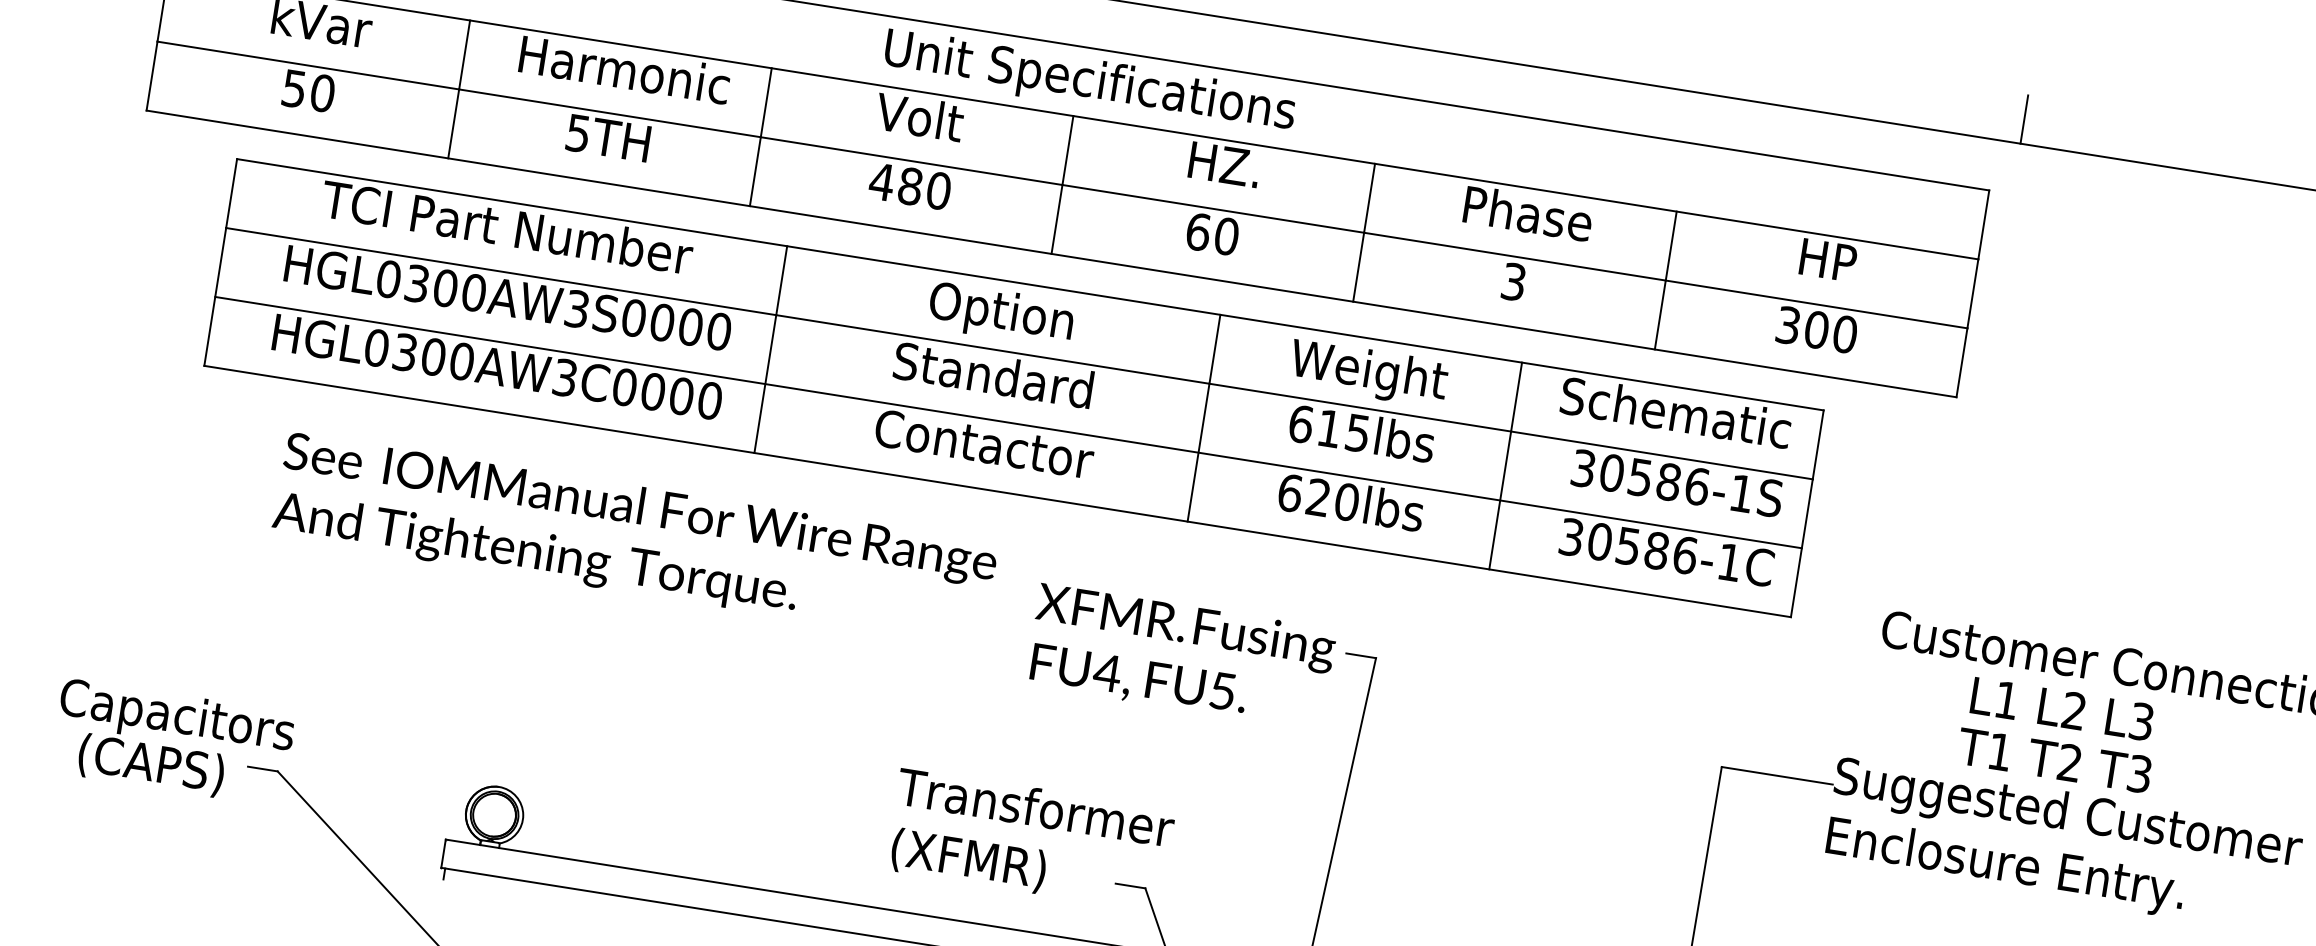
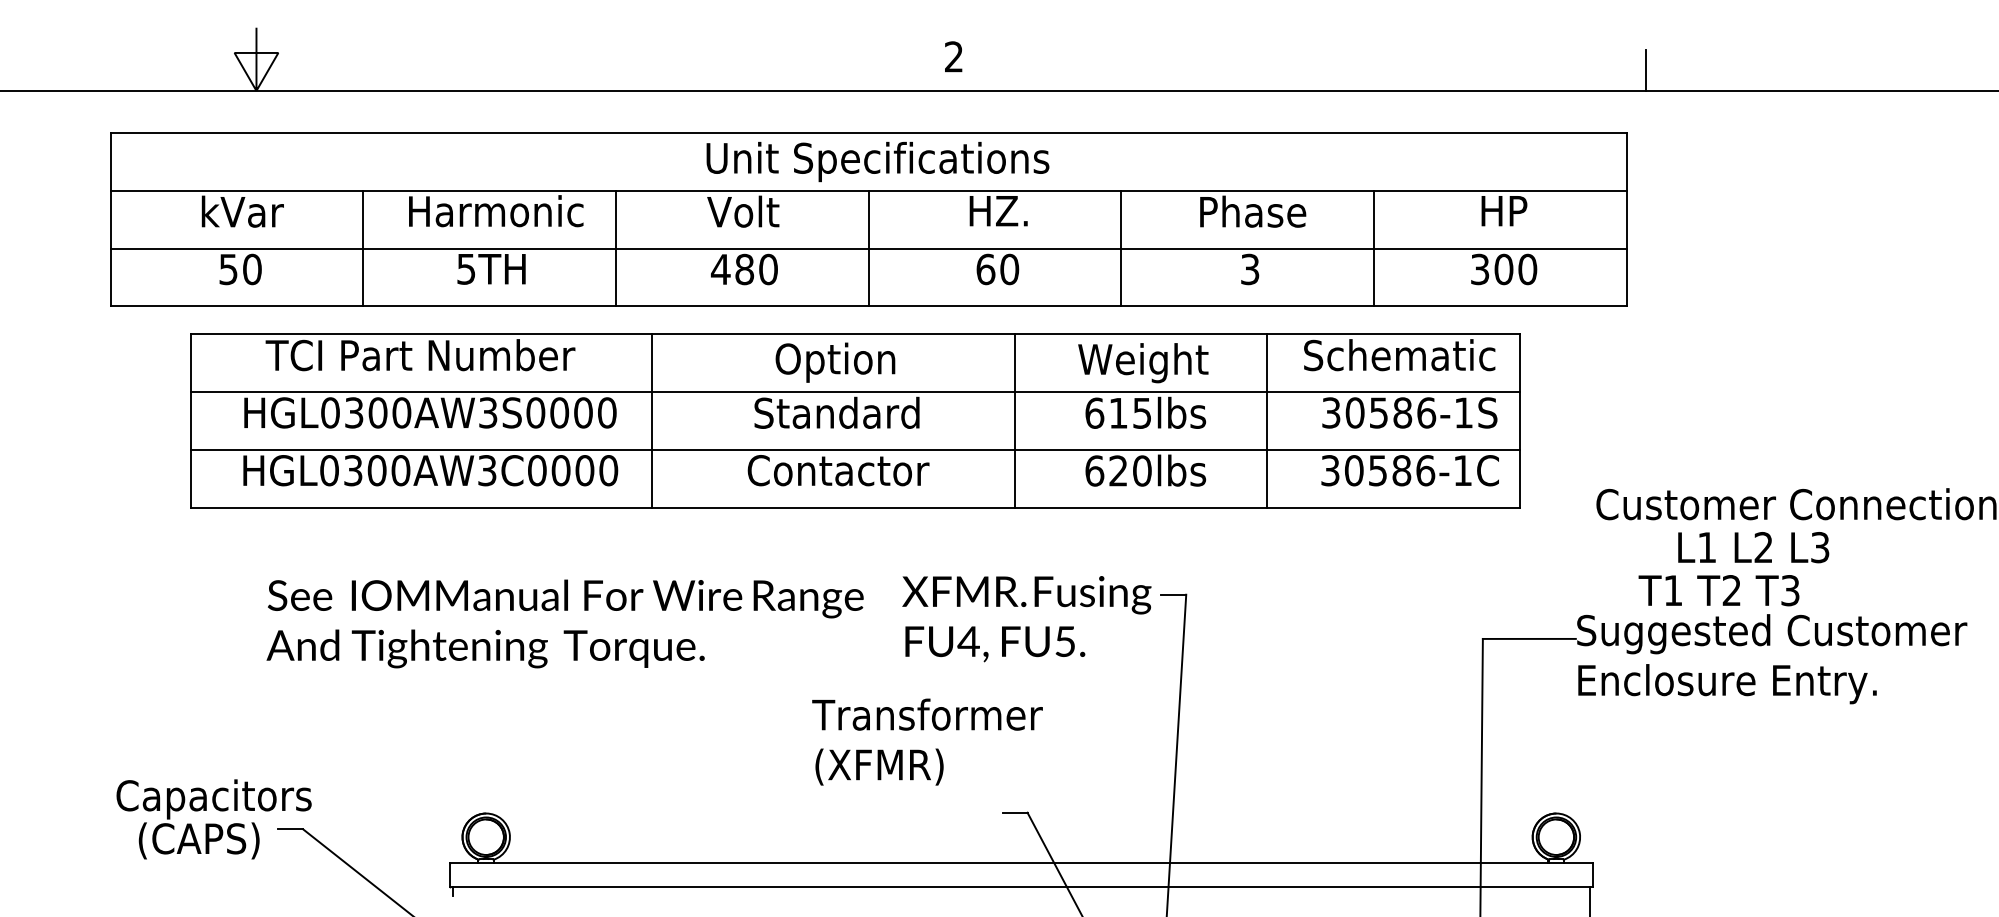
text: (634, 539) -> (564, 623), moved
text: (2053, 760) -> (1718, 590), moved
text: (1030, 839) -> (927, 741), moved

